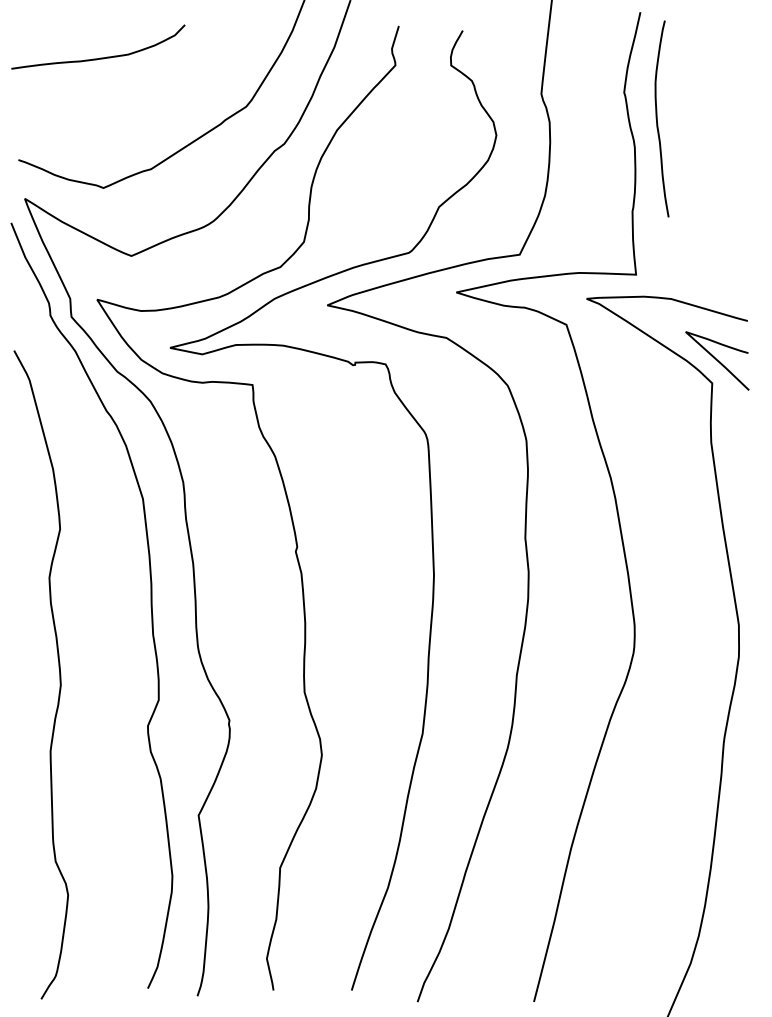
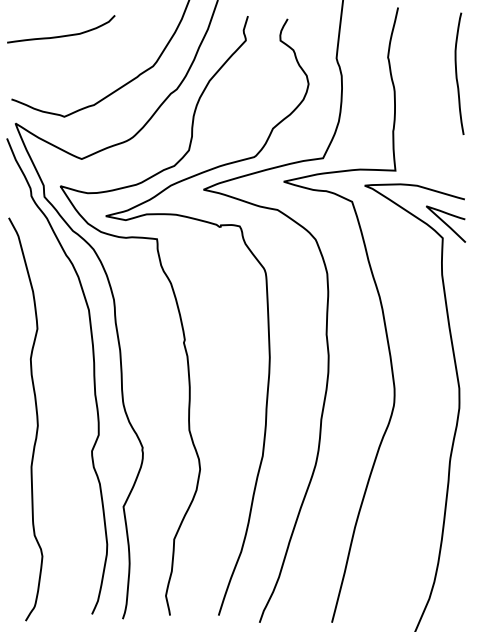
curve: (658, 118) -> (457, 73), moved

